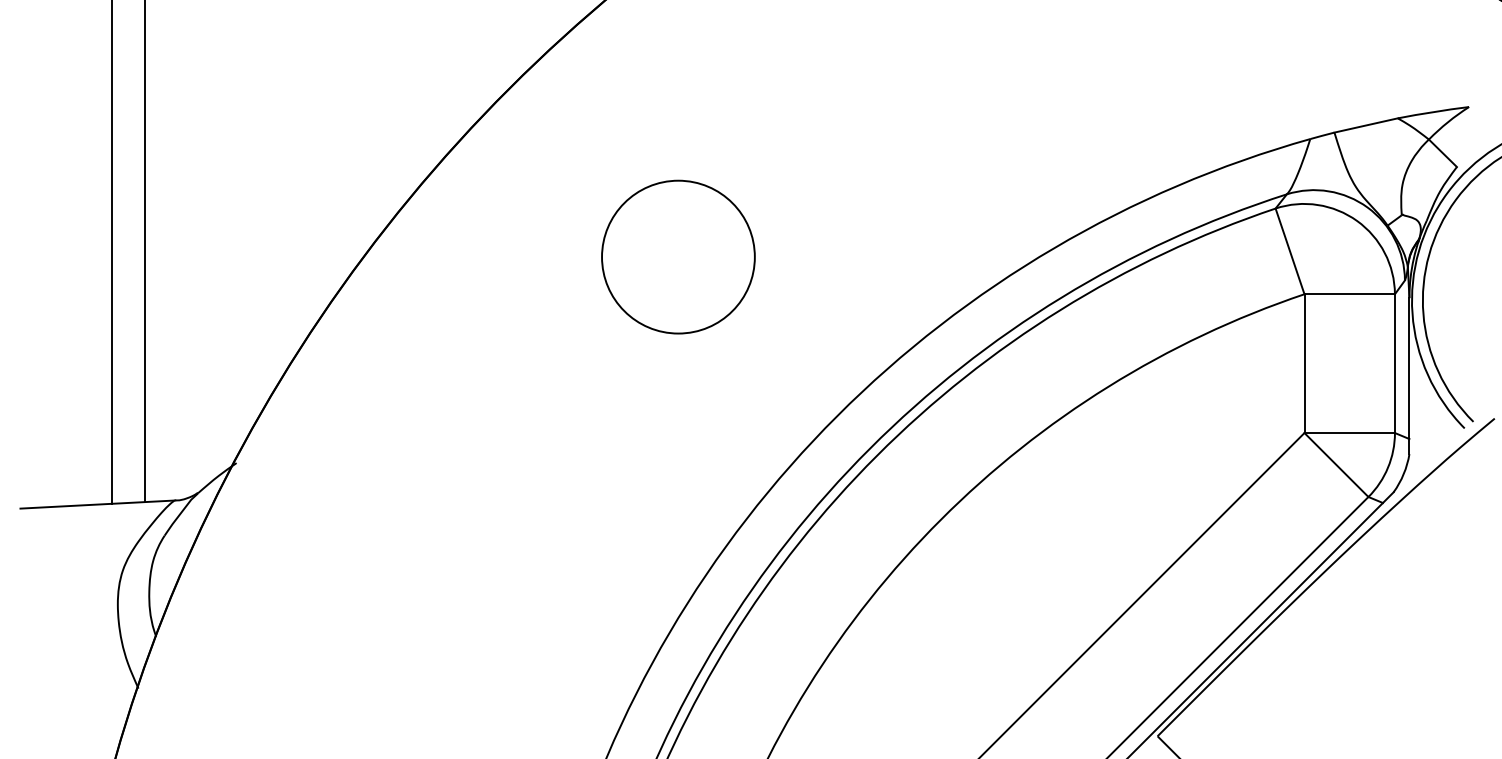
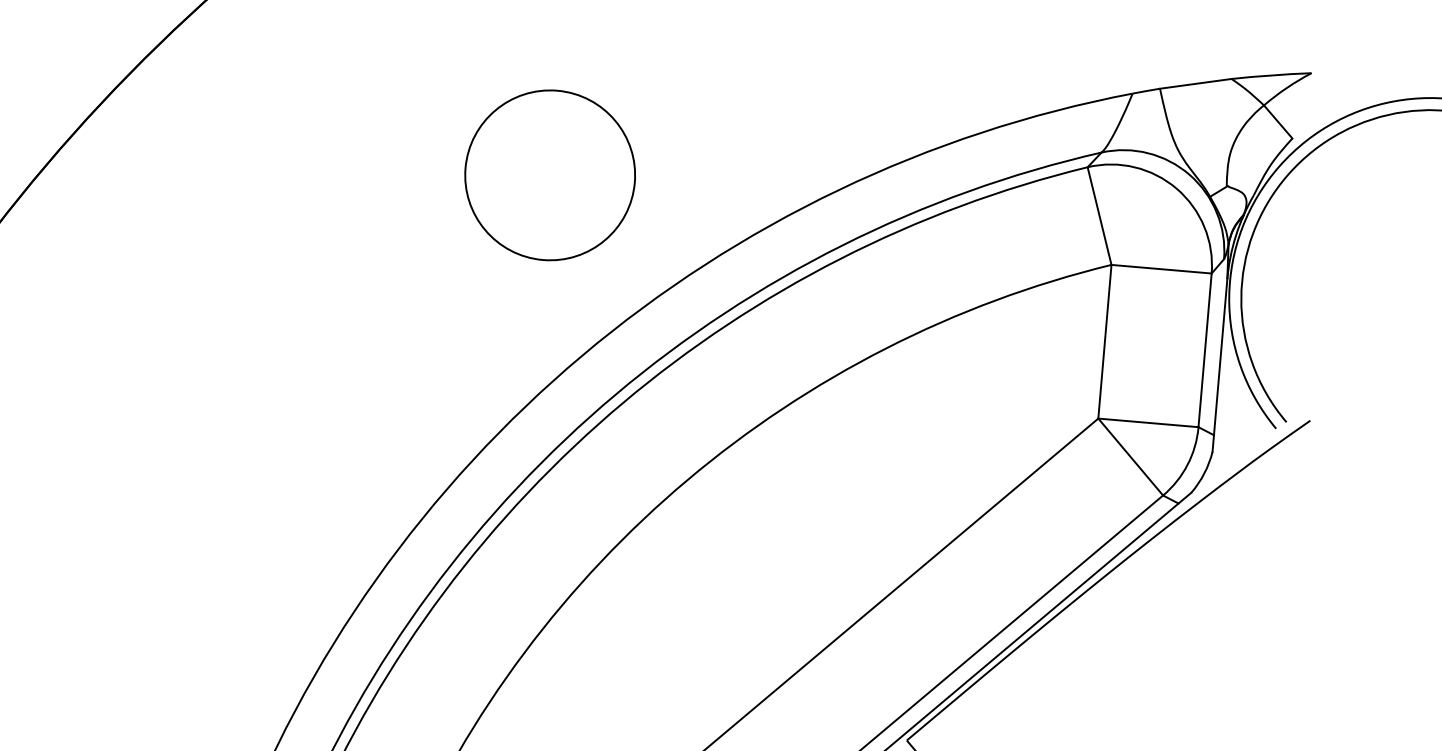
circle: (678, 256) -> (550, 174), moved

